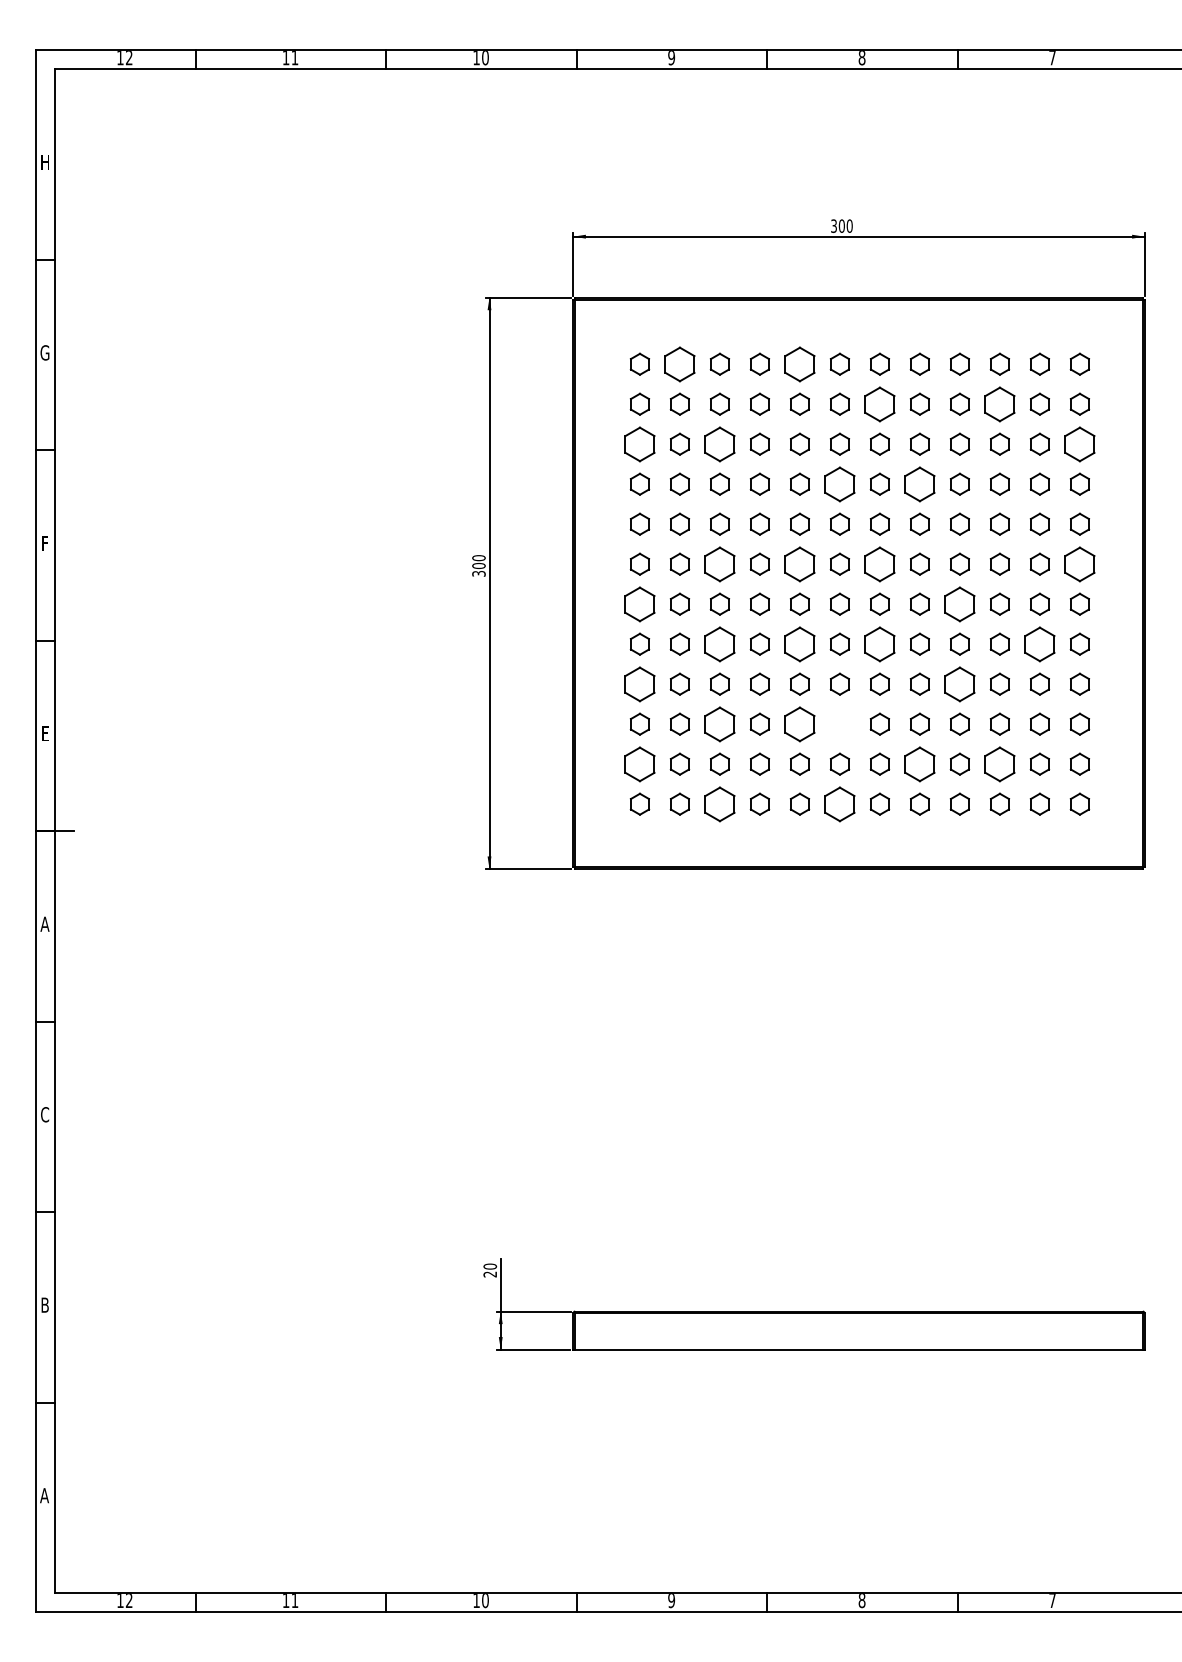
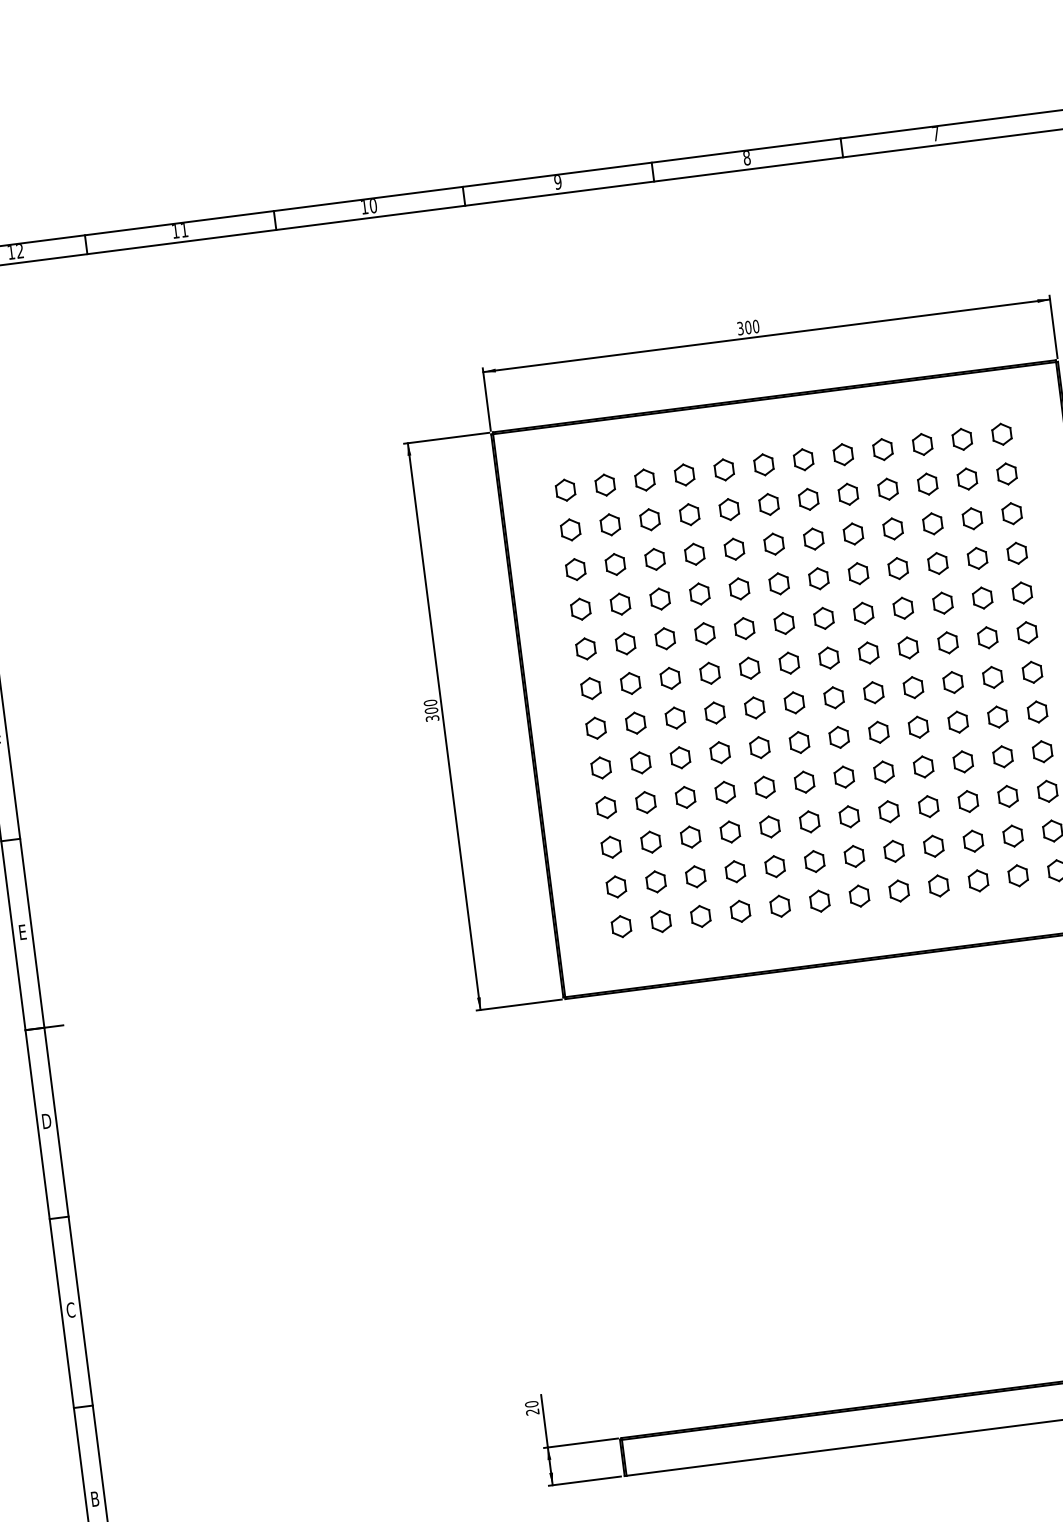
part: (679, 363) -> (604, 484), size x0.62
part: (799, 363) -> (723, 469), size x0.62
part: (879, 403) -> (808, 498), size x0.62
part: (999, 403) -> (927, 483), size x0.62
part: (639, 443) -> (575, 568), size x0.62
part: (719, 443) -> (654, 558), size x0.62
part: (1079, 443) -> (1011, 512), size x0.62
part: (839, 483) -> (778, 583), size x0.62
part: (919, 483) -> (858, 572), size x0.62
part: (719, 563) -> (669, 677), size x0.62
part: (799, 563) -> (749, 667), size x0.62
part: (879, 563) -> (828, 657), size x0.62
part: (1079, 563) -> (1026, 631), size x0.62
part: (639, 603) -> (595, 727), size x0.62
part: (959, 603) -> (912, 686), size x0.62
part: (719, 643) -> (679, 757), size x0.62
part: (799, 643) -> (759, 746), size x0.62
part: (879, 643) -> (838, 736), size x0.62
part: (1039, 643) -> (997, 716), size x0.62
part: (639, 683) -> (605, 806), size x0.62
part: (959, 683) -> (923, 766), size x0.62
part: (719, 723) -> (690, 836), size x0.62
part: (799, 723) -> (769, 826), size x0.62
part: (839, 723) -> (809, 821), added
part: (639, 763) -> (615, 886), size x0.62
part: (919, 763) -> (893, 850), size x0.62
part: (999, 763) -> (972, 840), size x0.62
part: (719, 803) -> (700, 915), size x0.62
part: (839, 803) -> (819, 900), size x0.62
text: (44, 923) -> (46, 1120), A -> D

